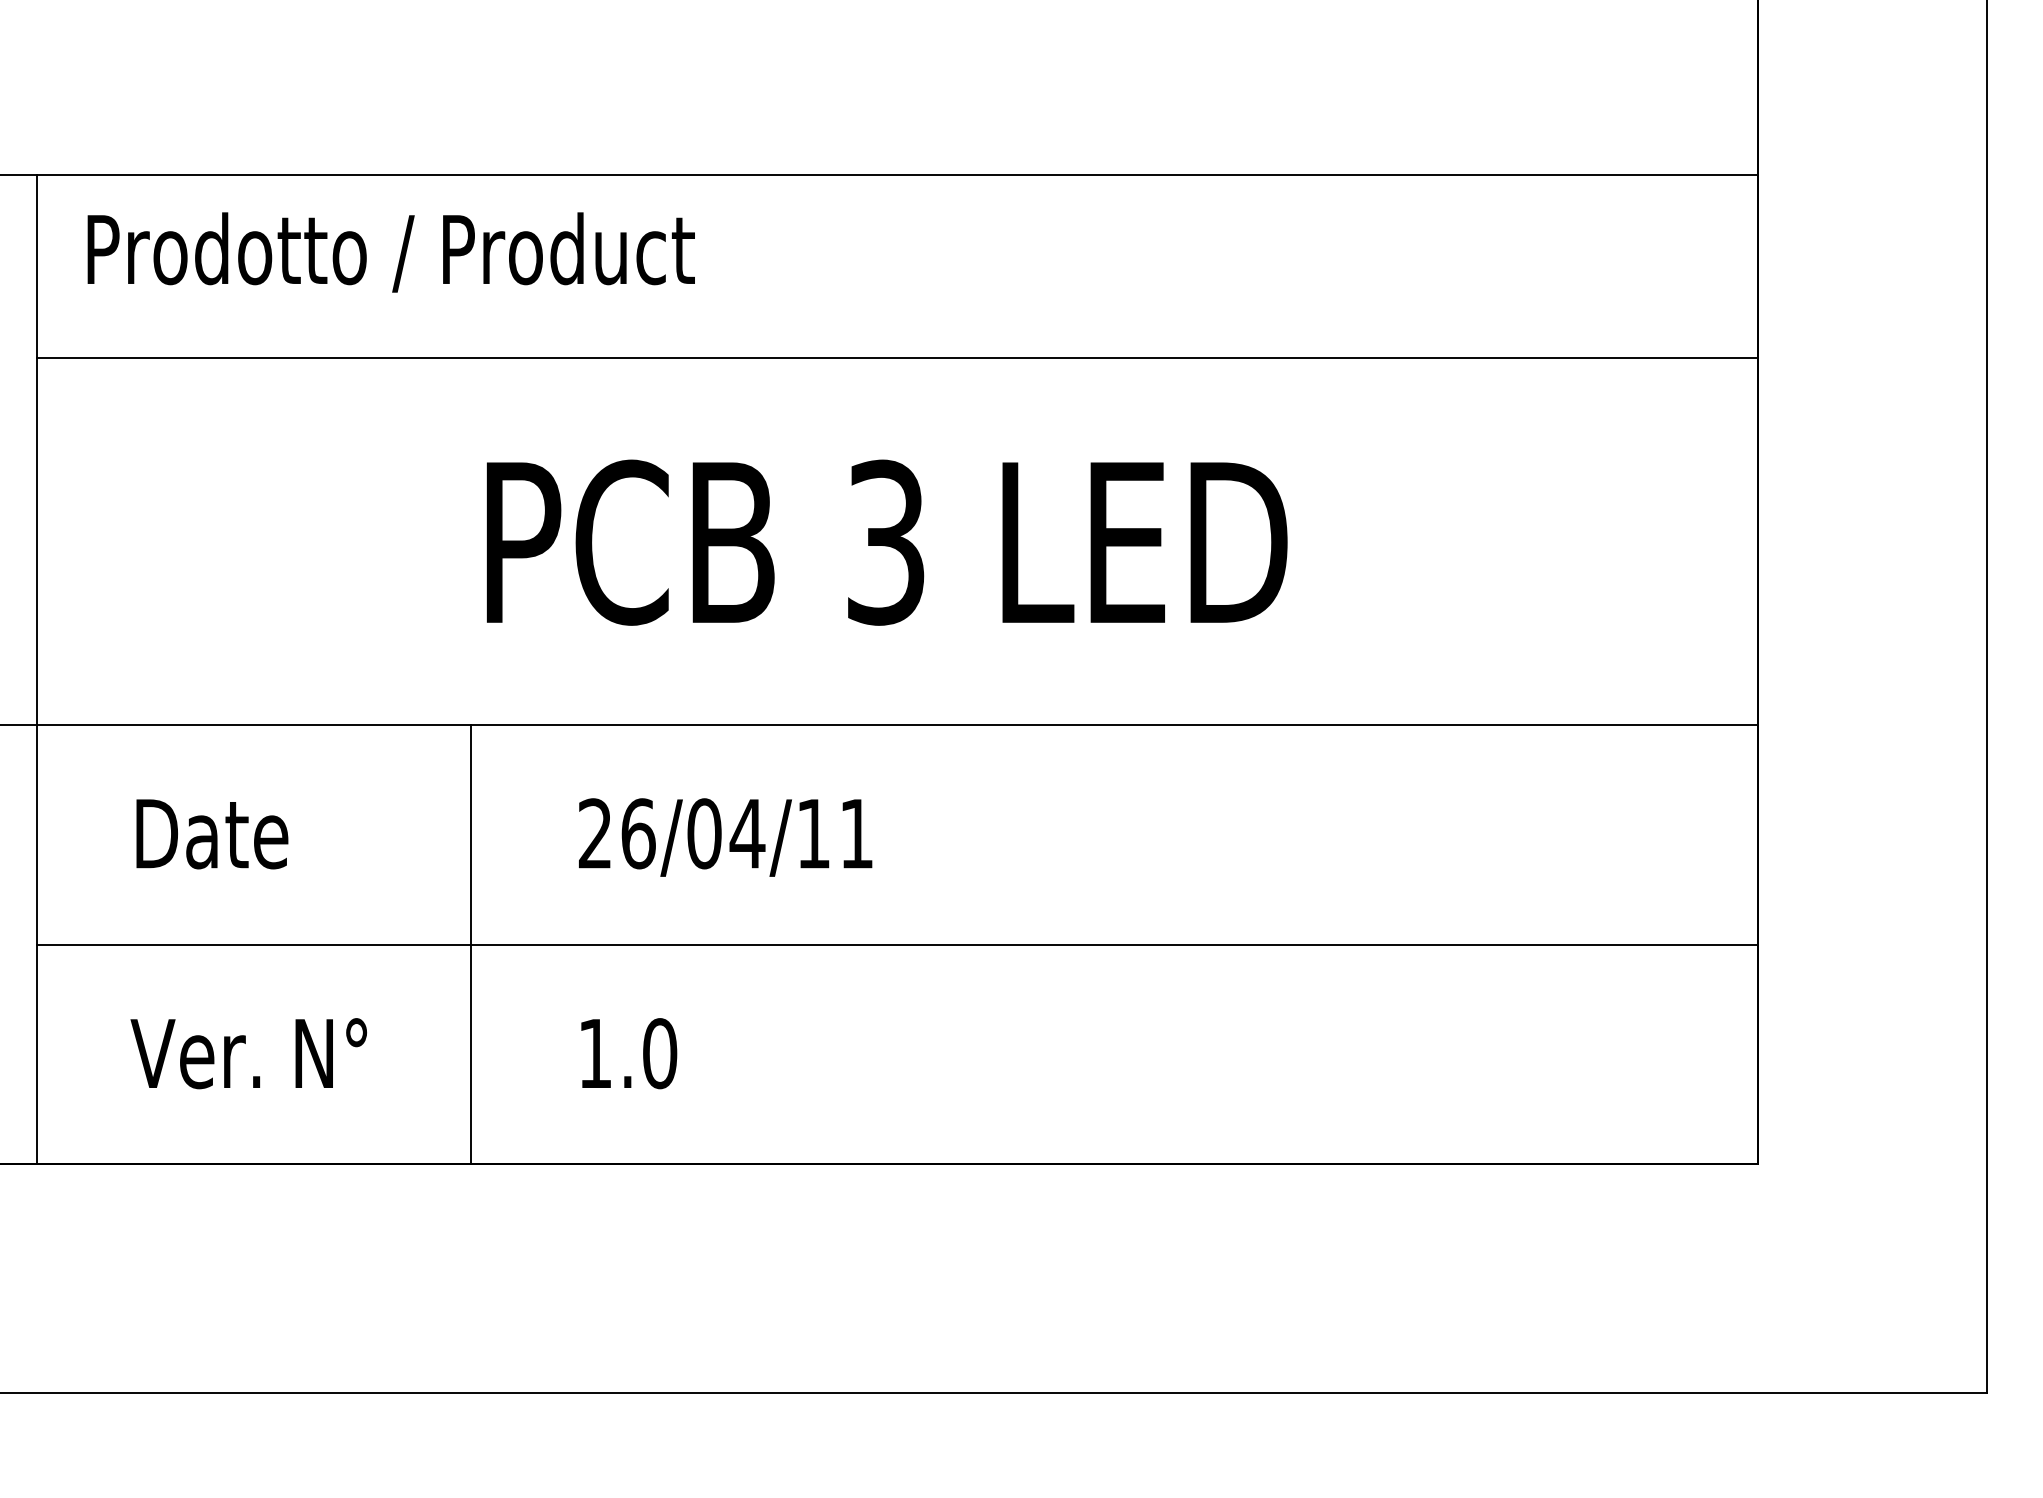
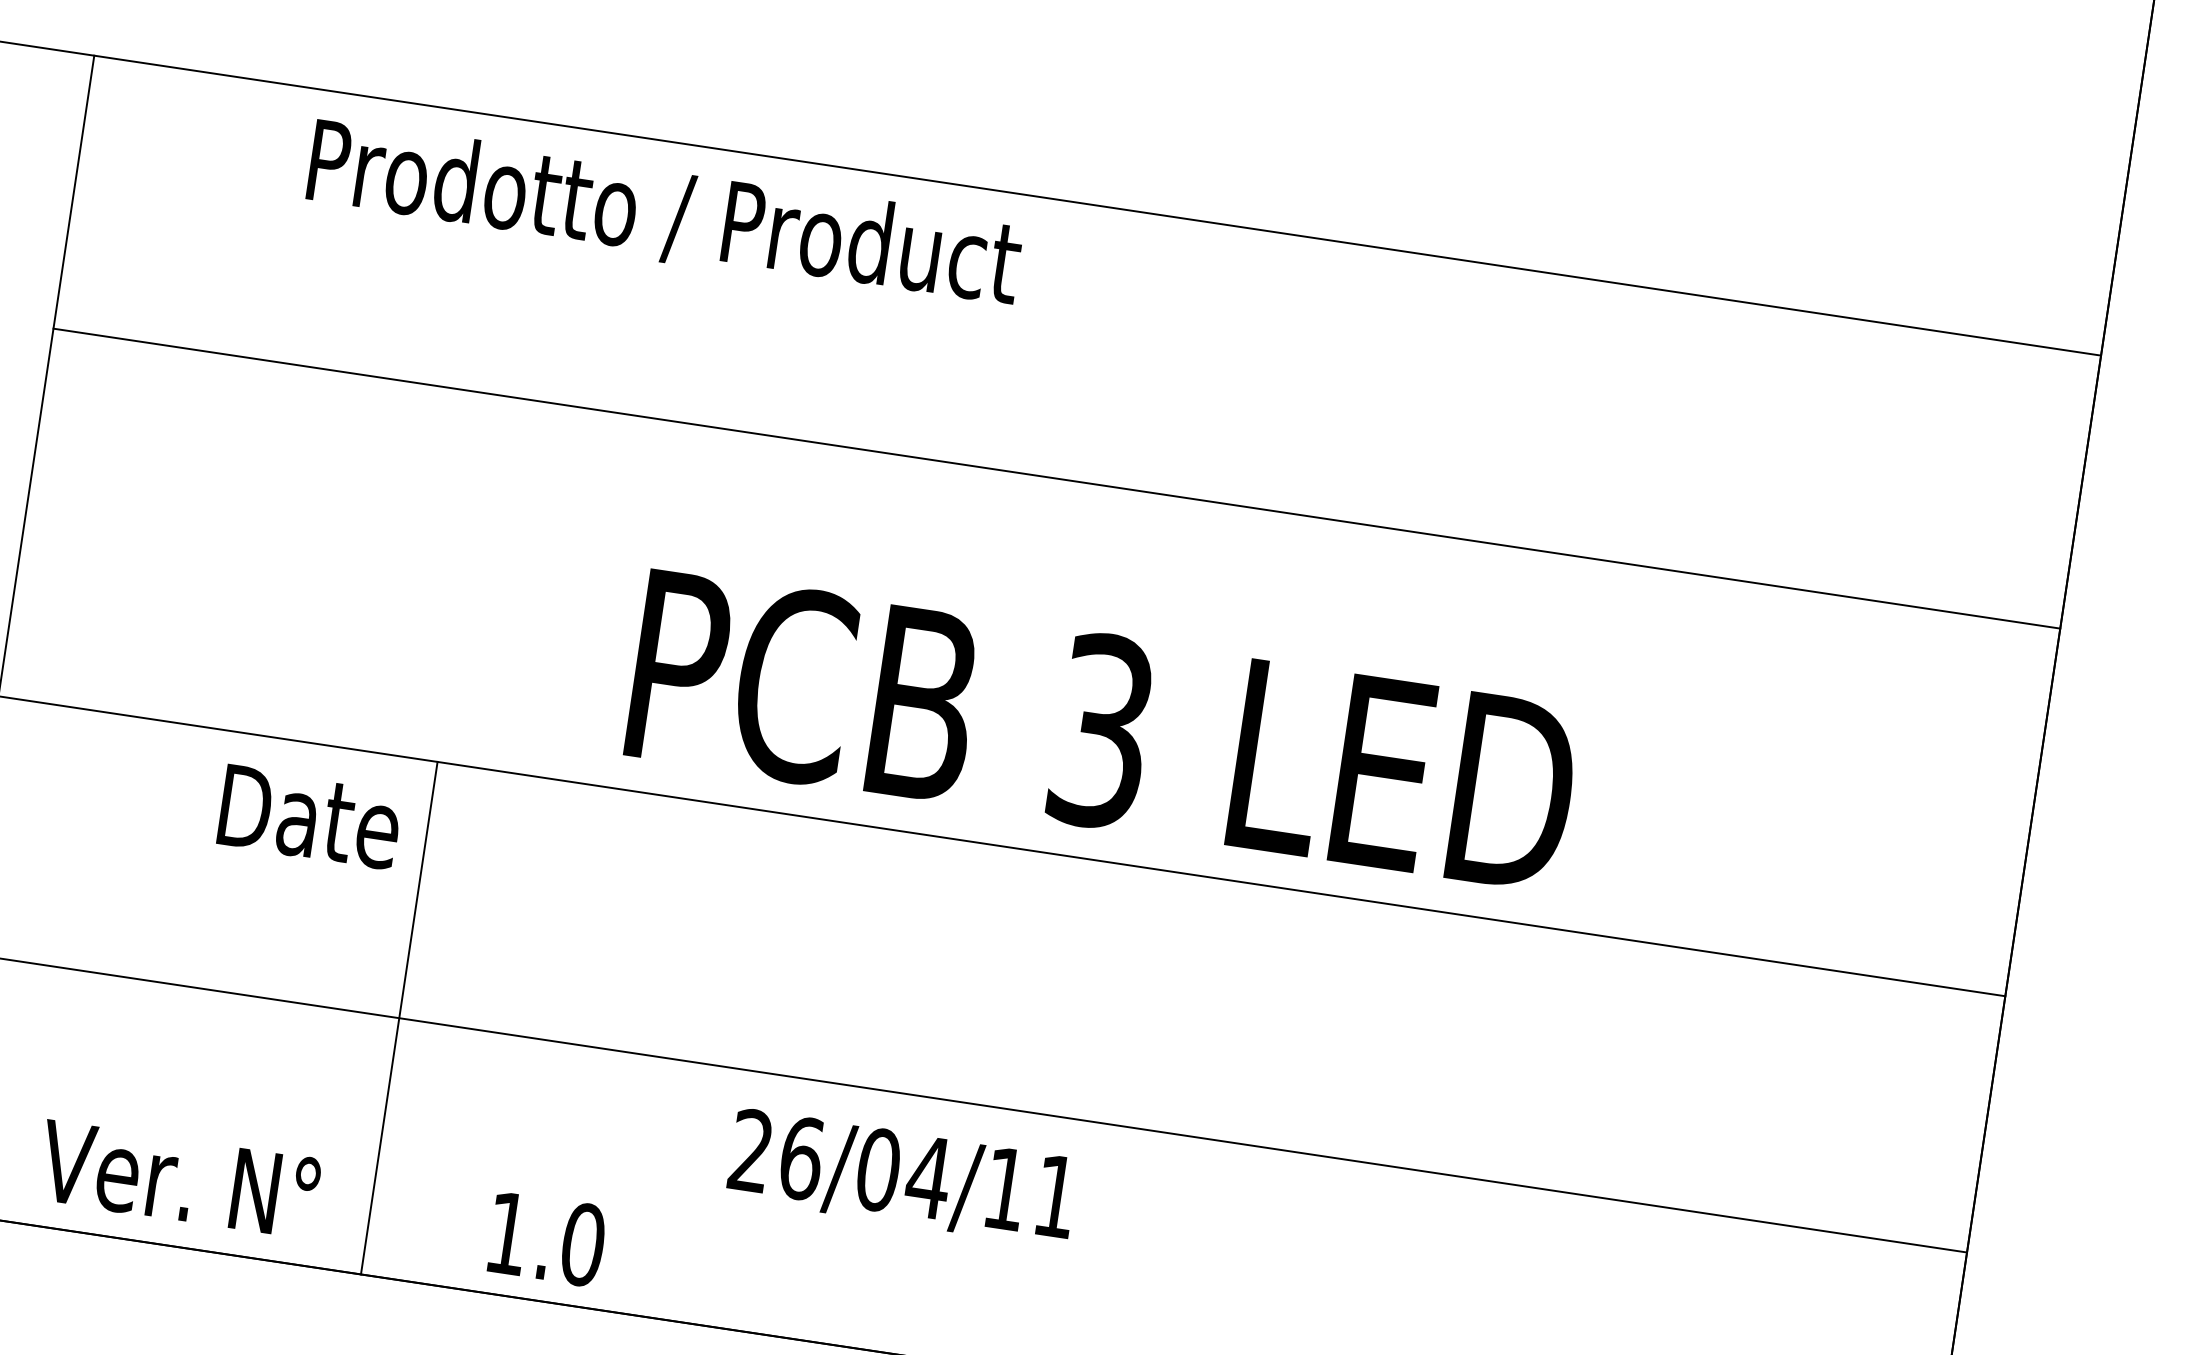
text: (390, 252) -> (663, 215), moved
line: (897, 358) -> (1056, 478), moved
text: (887, 542) -> (1103, 731), moved
text: (212, 834) -> (310, 817), moved
text: (725, 837) -> (902, 1177), moved
line: (471, 944) -> (399, 1018), moved
text: (248, 1053) -> (178, 1179), moved
text: (629, 1053) -> (547, 1239), moved

